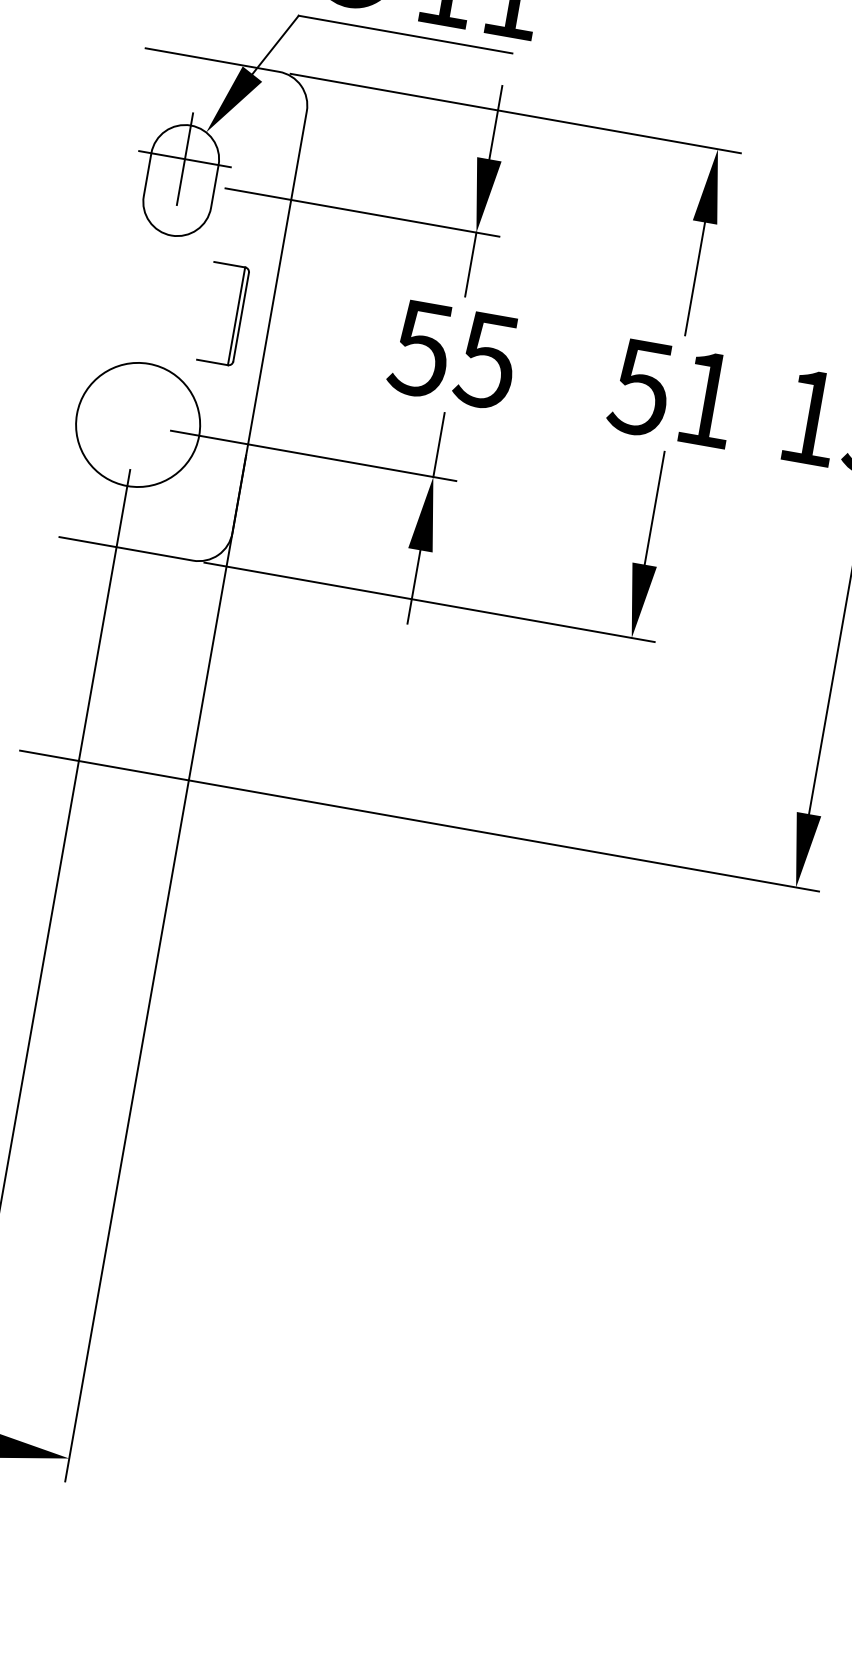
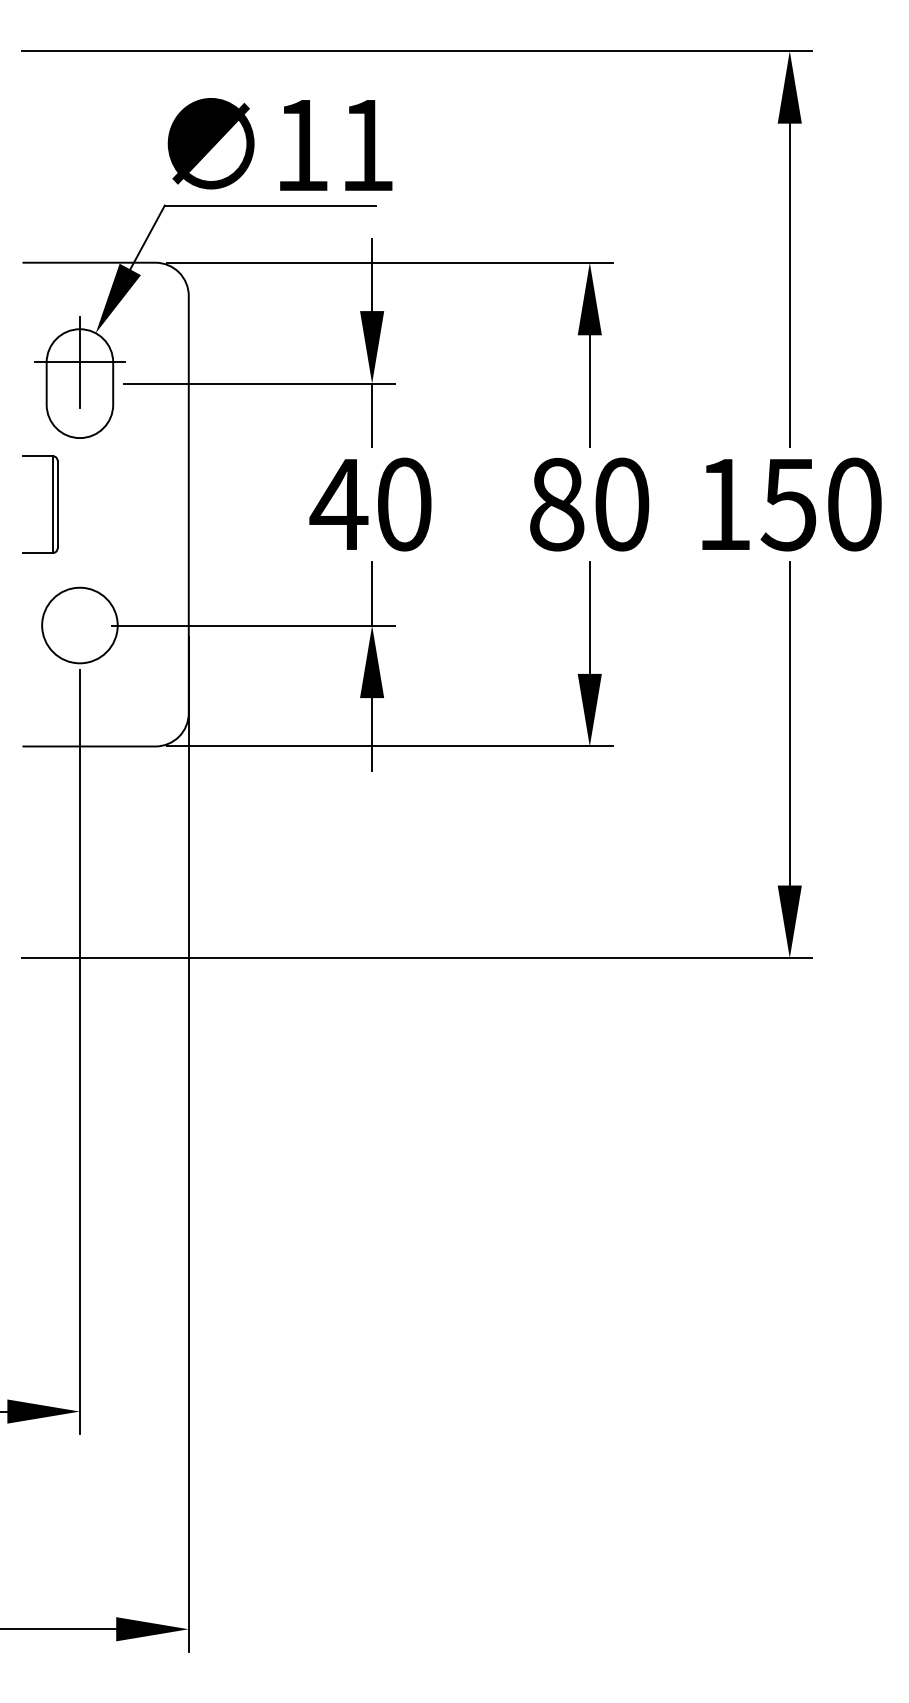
part: (236, 316) -> (52, 504), moved
text: (453, 354) -> (370, 504), 55 -> 40
text: (673, 393) -> (588, 504), 51 -> 80
circle: (137, 424) -> (79, 625), size x0.62

